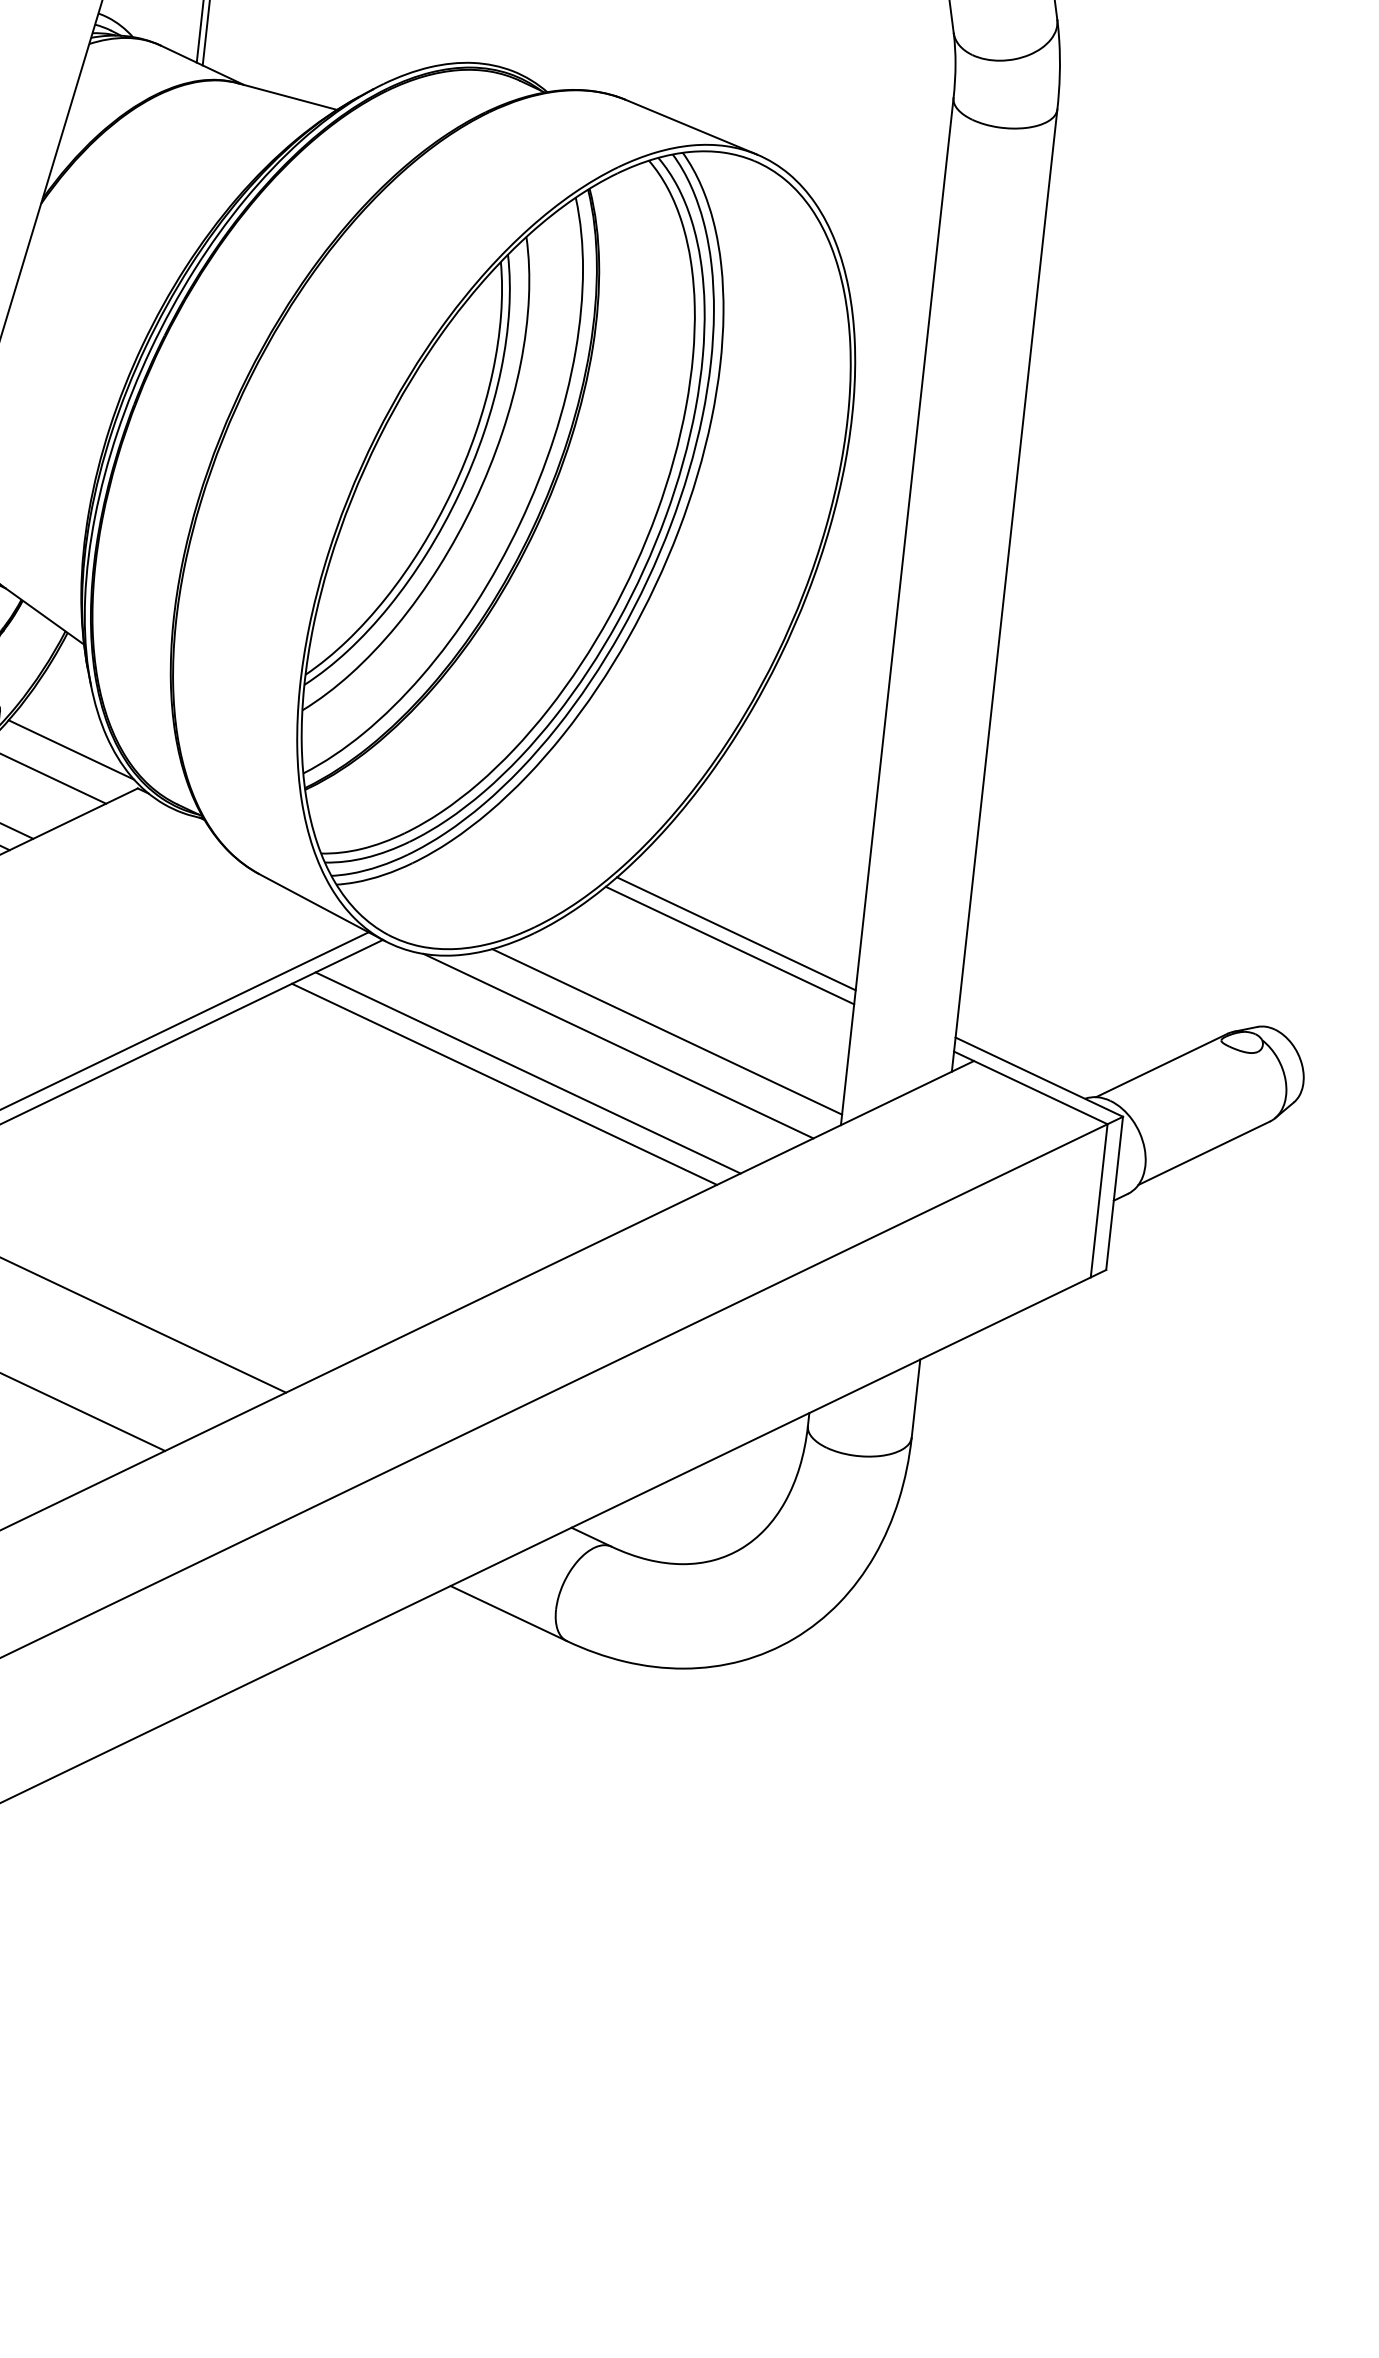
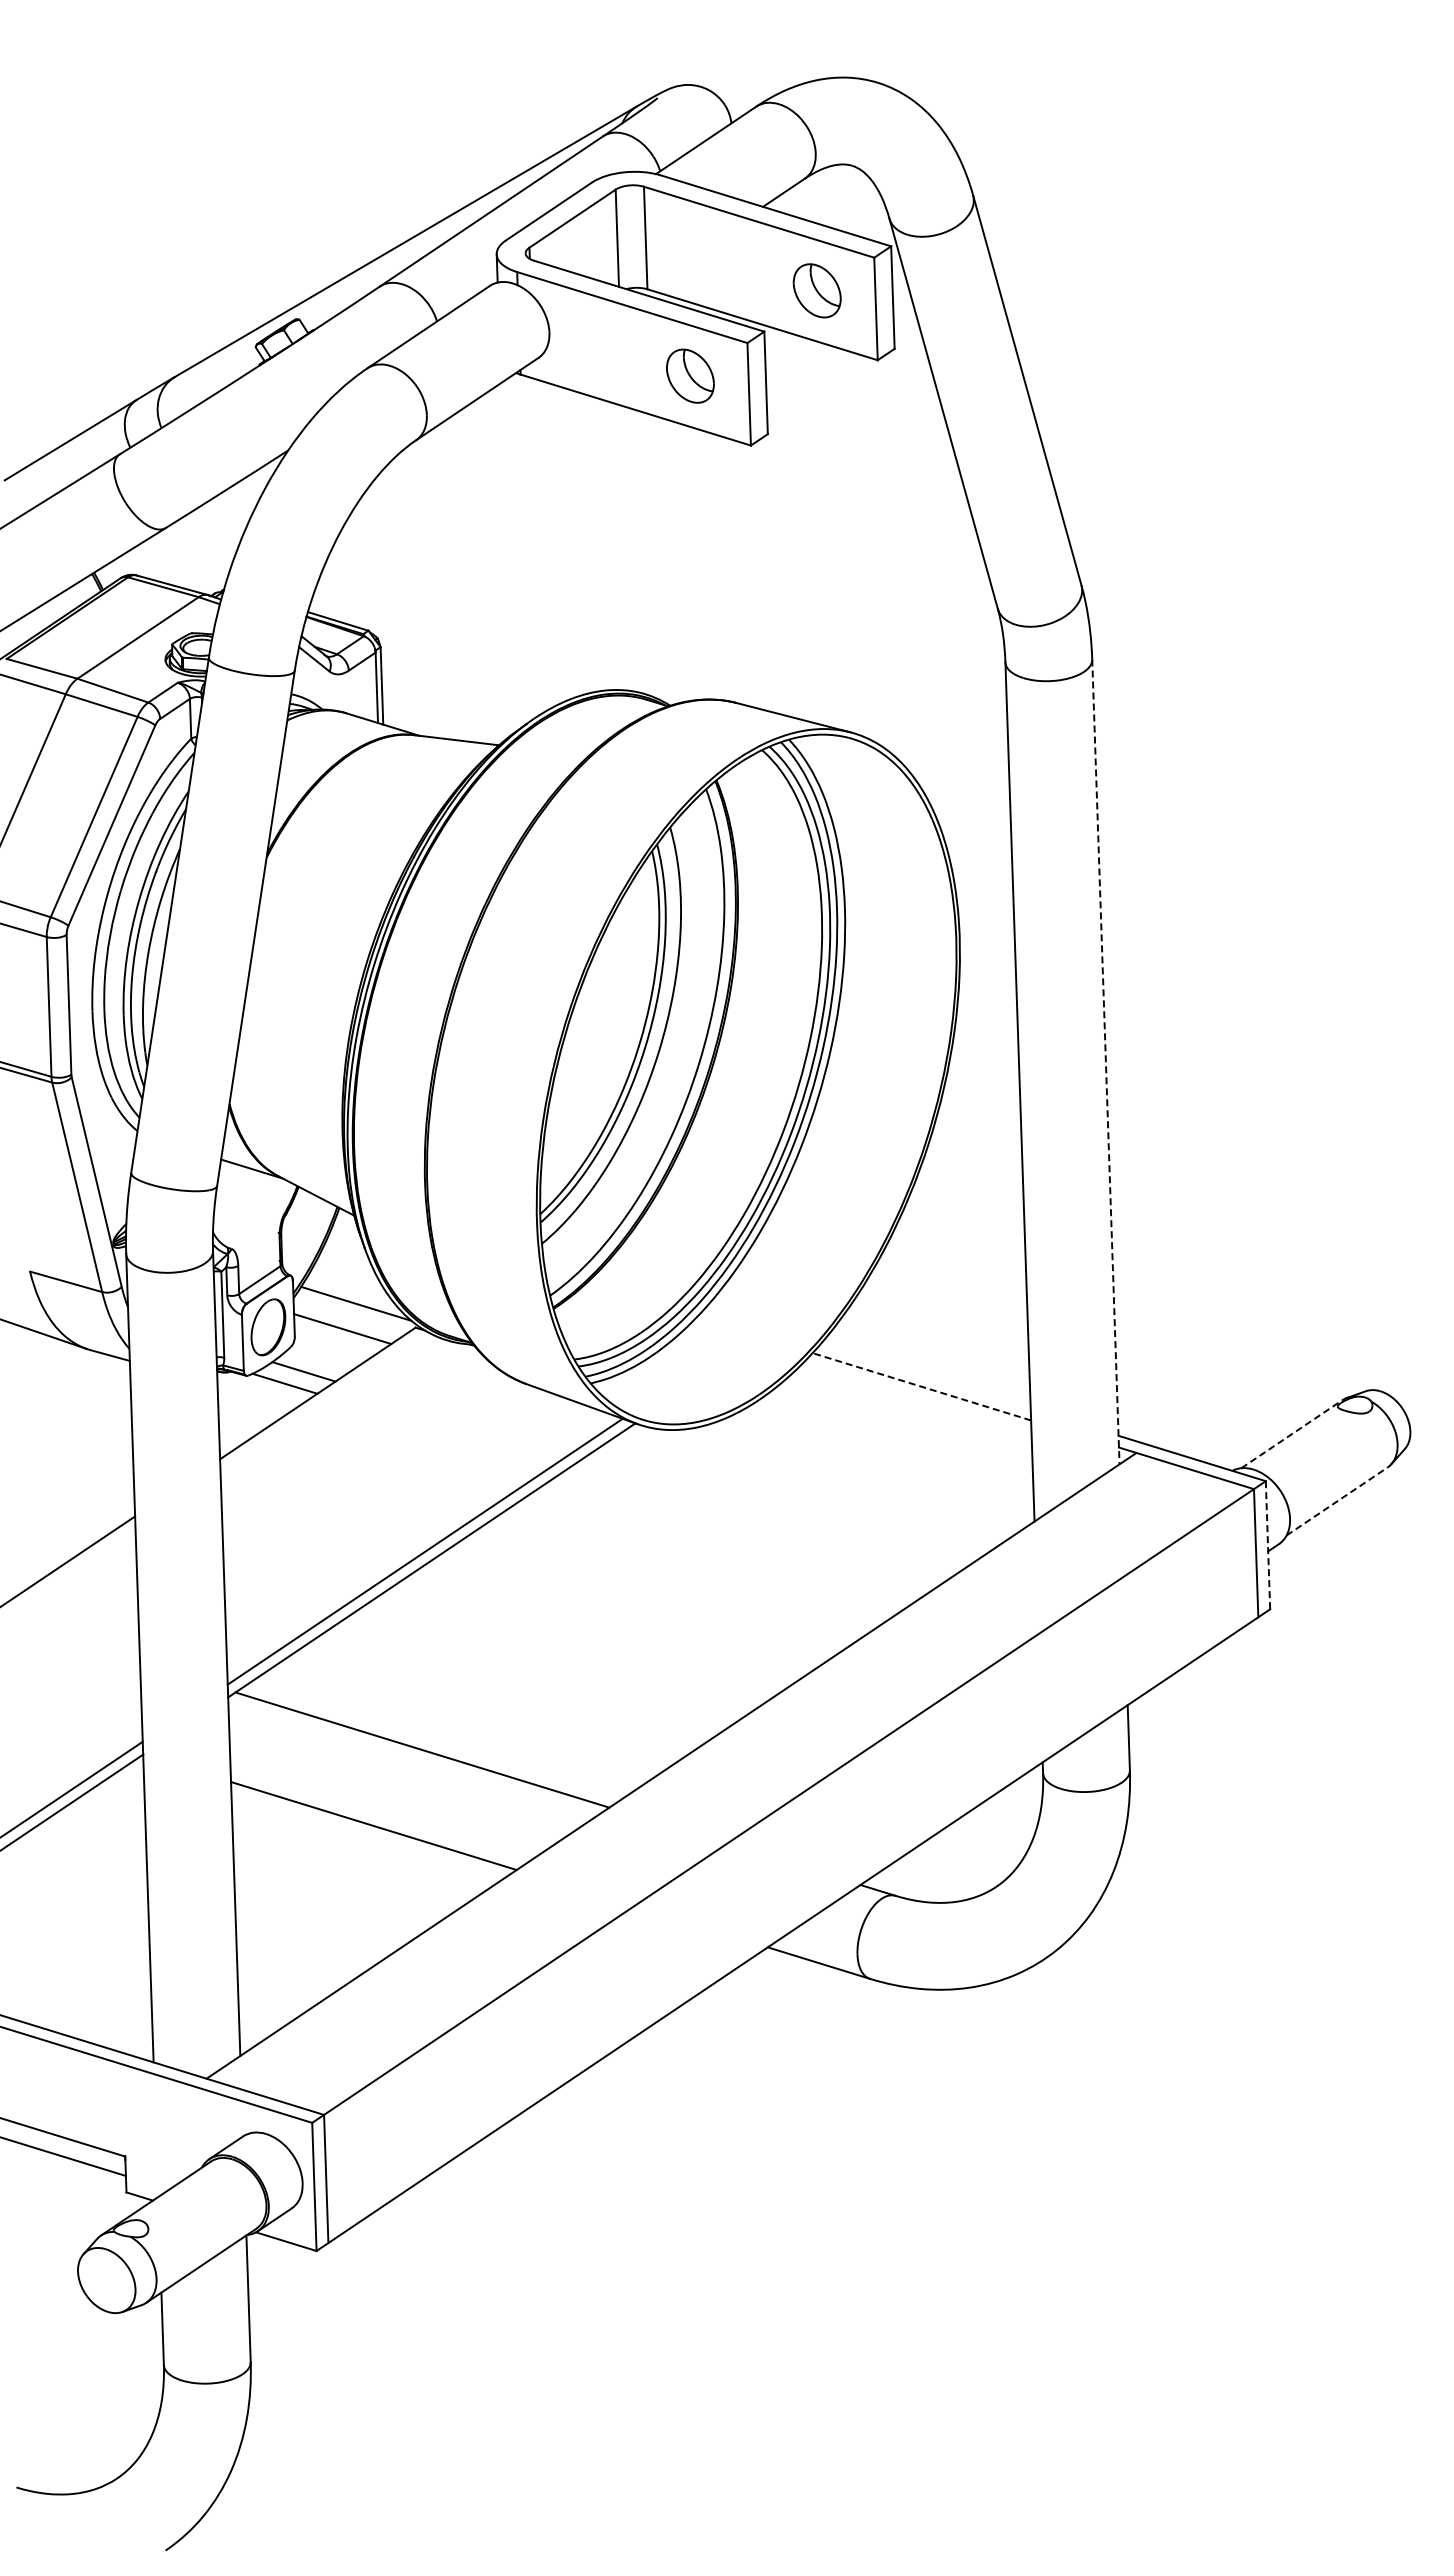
line: (1004, 590) -> (1105, 1061), solid -> dashed
line: (736, 933) -> (925, 1376), removed
line: (729, 945) -> (921, 1386), solid -> dashed
line: (667, 1030) -> (880, 1464), removed
line: (617, 1045) -> (841, 1482), removed
line: (1161, 1065) -> (1291, 1434), solid -> dashed
line: (527, 1072) -> (770, 1515), removed
line: (504, 1083) -> (752, 1527), removed
line: (1203, 1153) -> (1336, 1501), solid -> dashed
line: (1115, 1193) -> (1268, 1545), solid -> dashed

